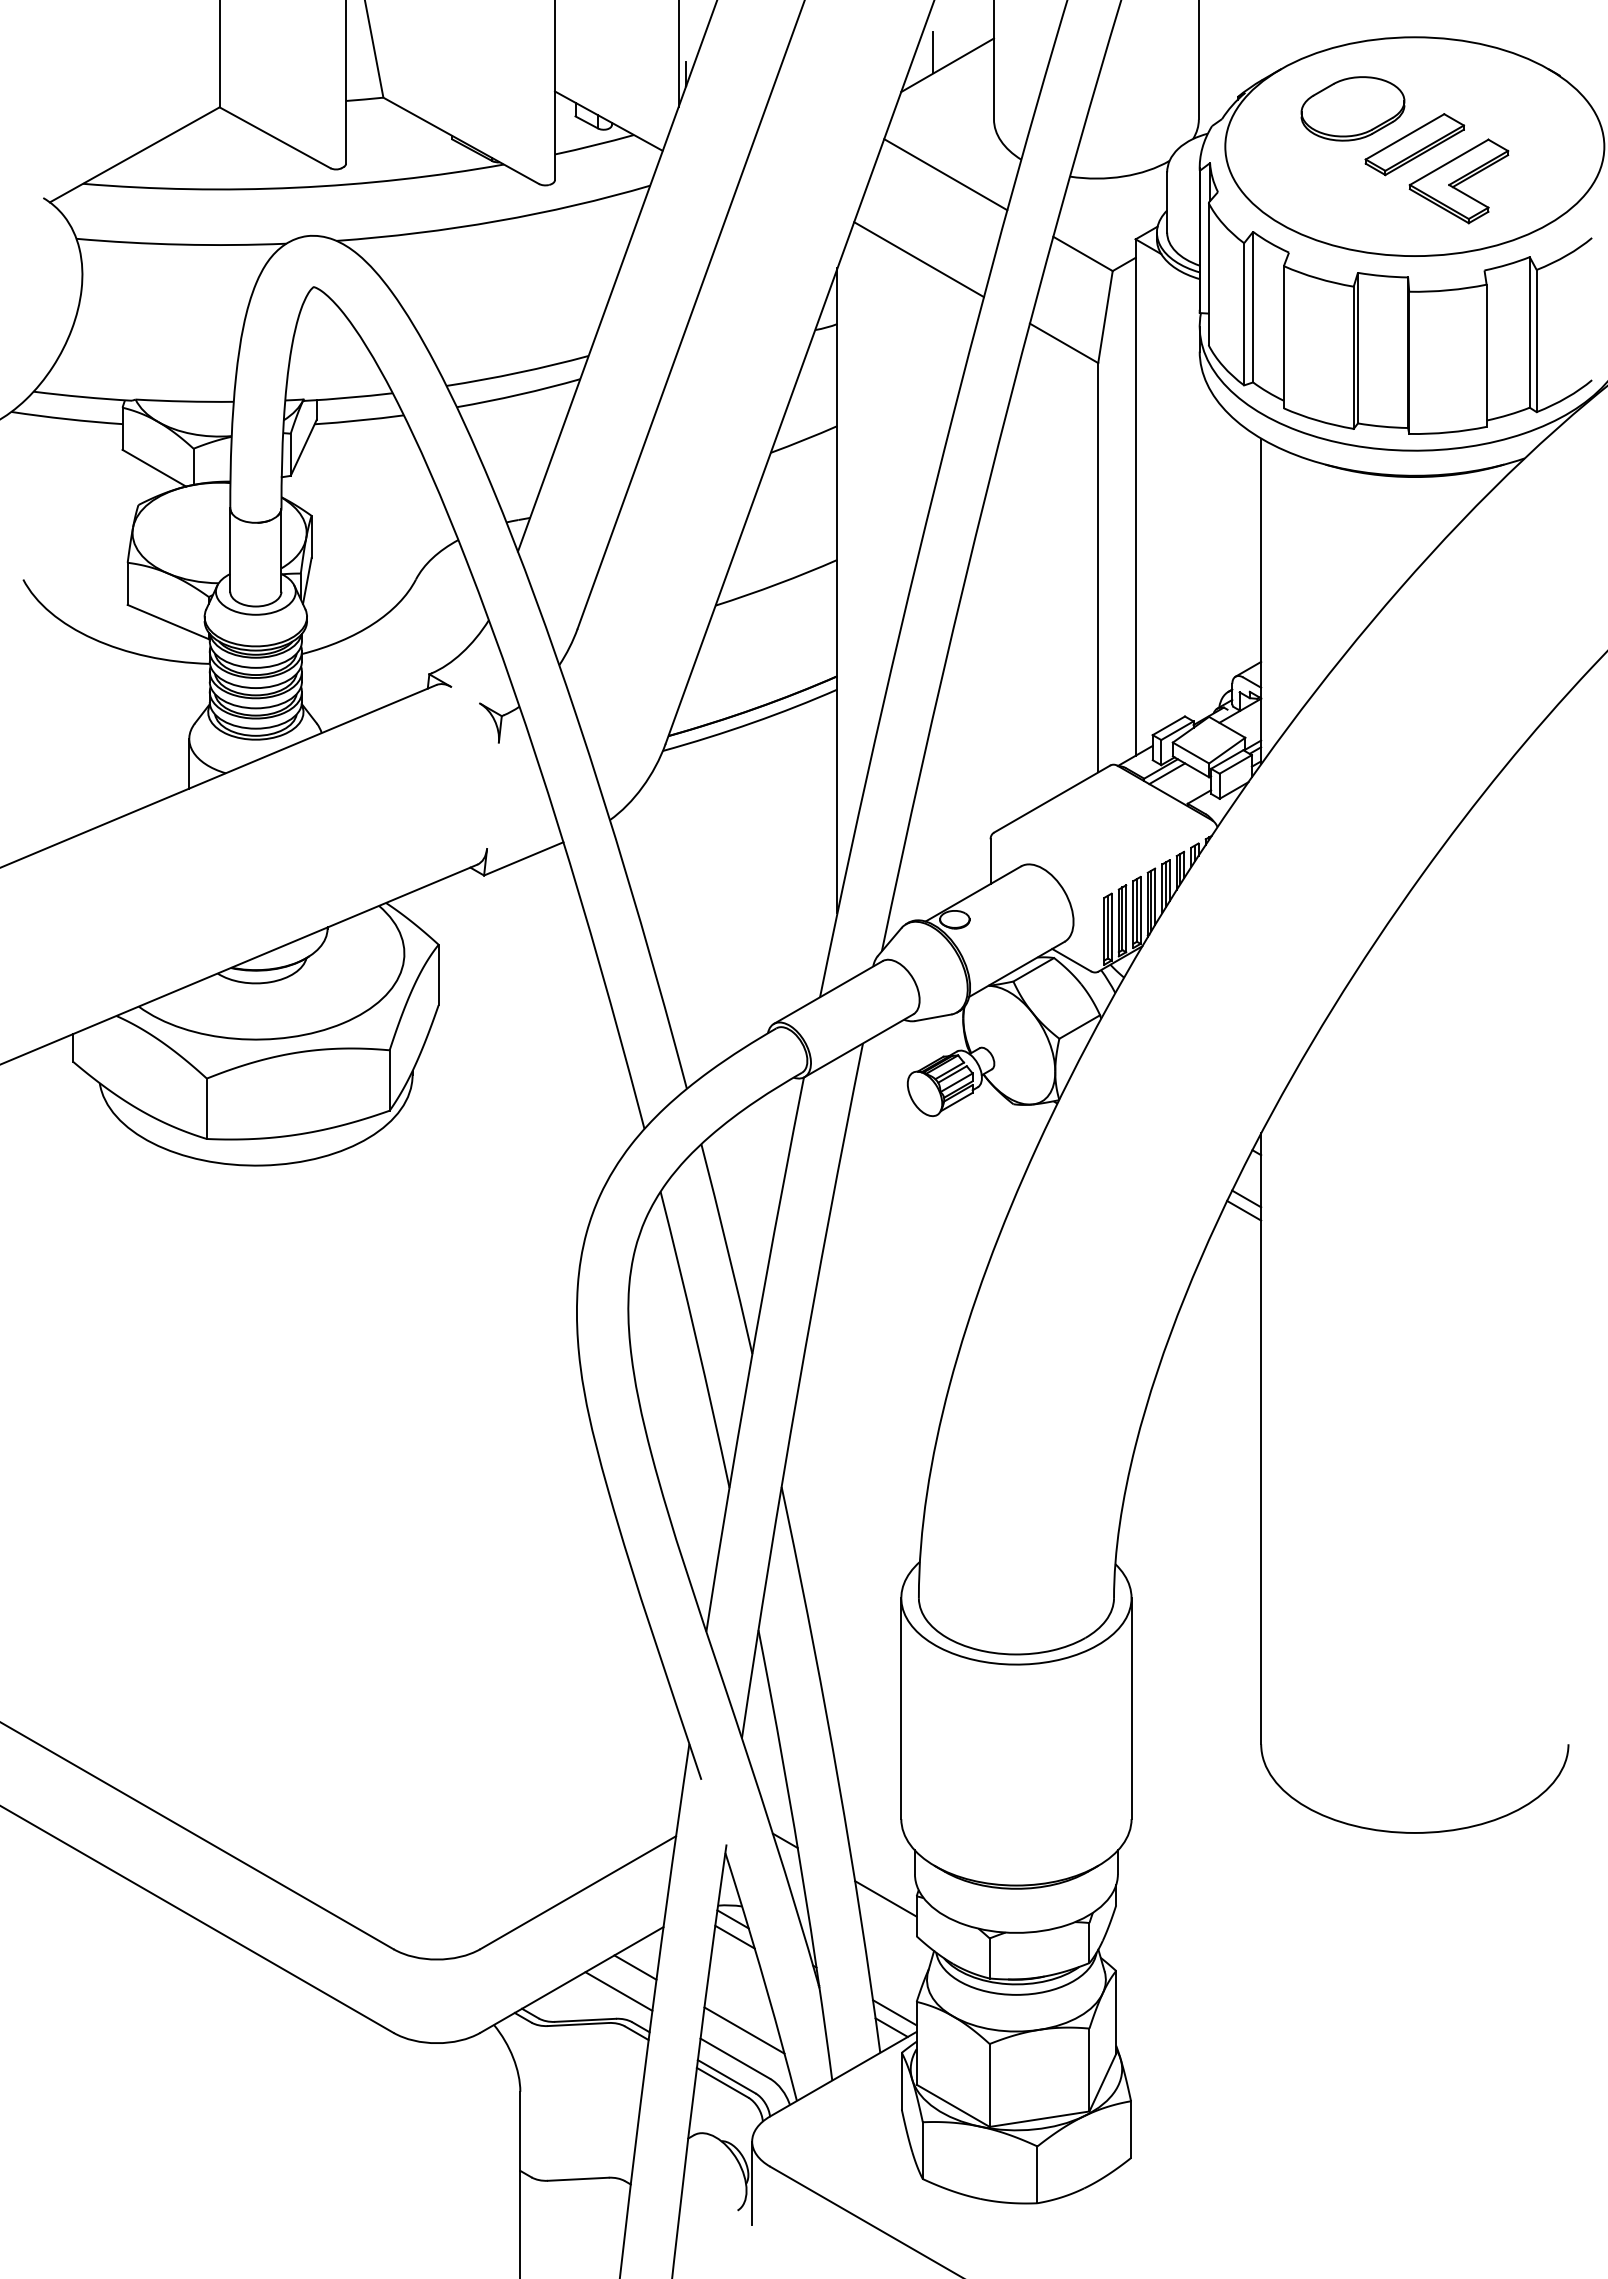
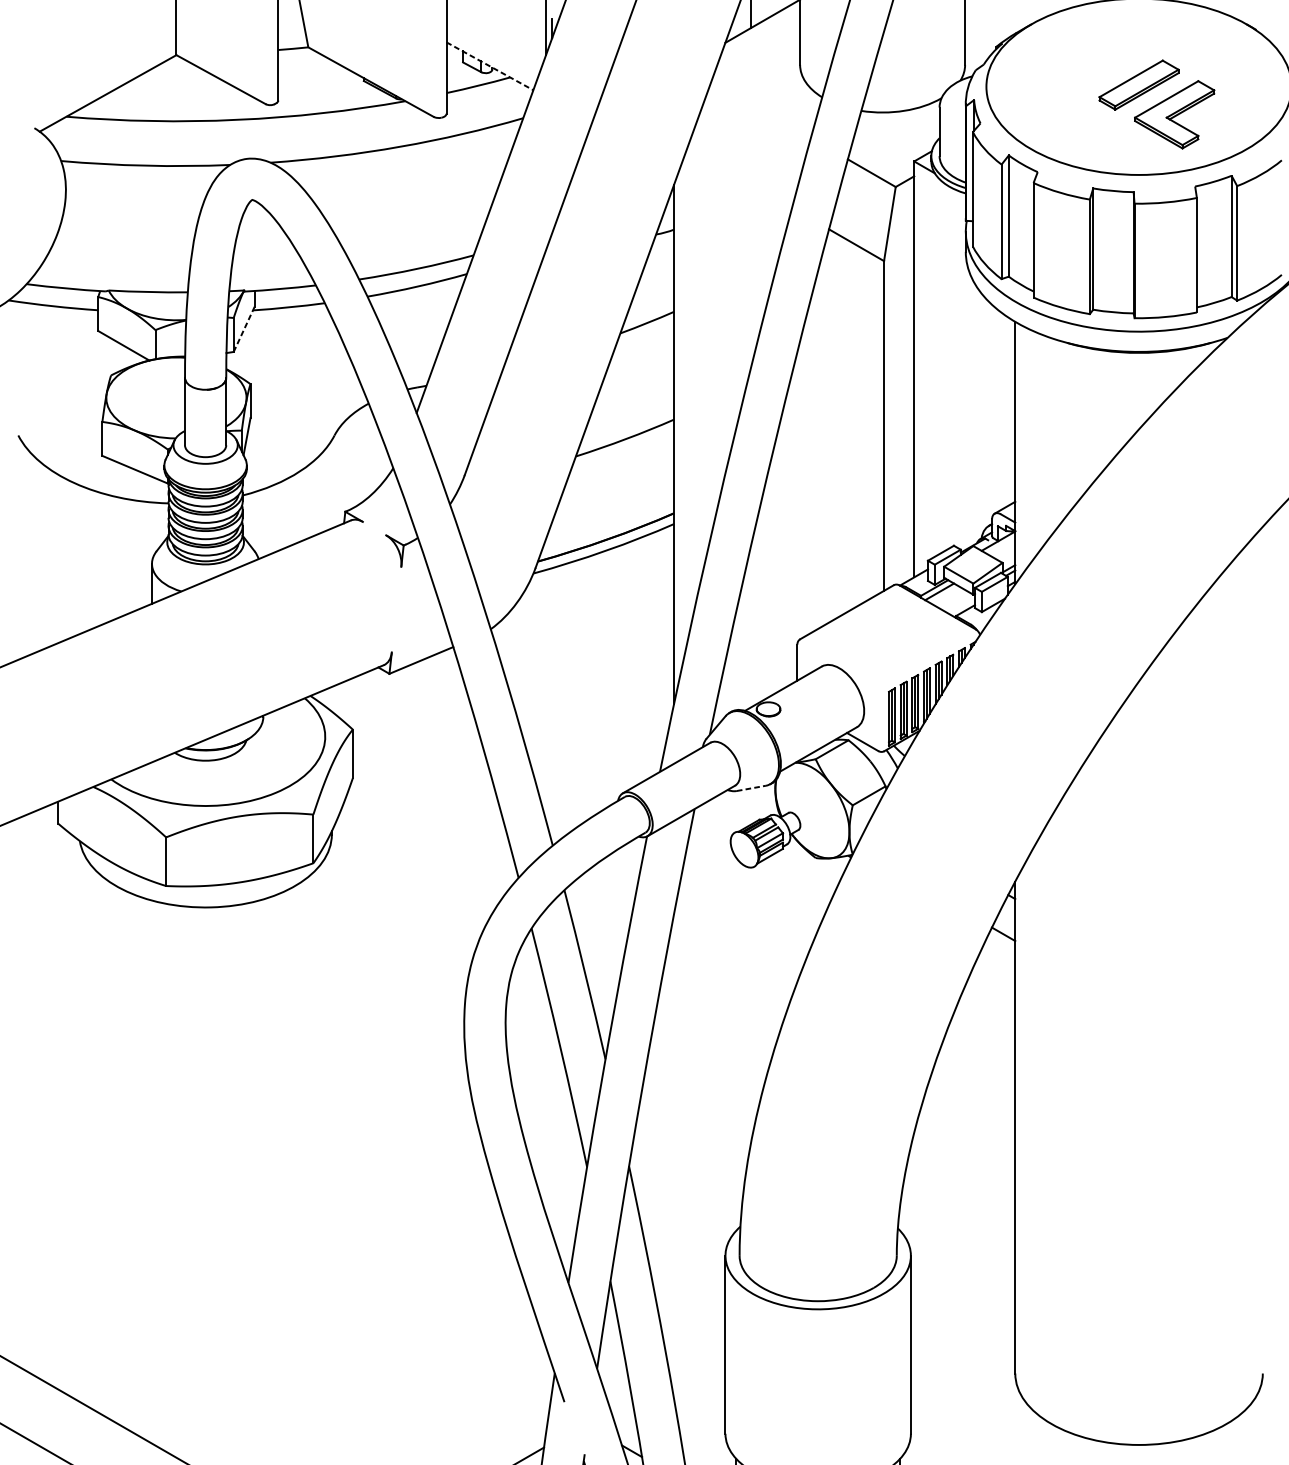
part: (1352, 108) -> (1088, 56), removed
line: (609, 121) -> (490, 66), solid -> dashed
line: (945, 174) -> (761, 109), removed
line: (918, 259) -> (739, 177), removed
line: (303, 447) -> (243, 329), solid -> dashed
line: (933, 1017) -> (751, 788), solid -> dashed
line: (1244, 1210) -> (1001, 943), removed

